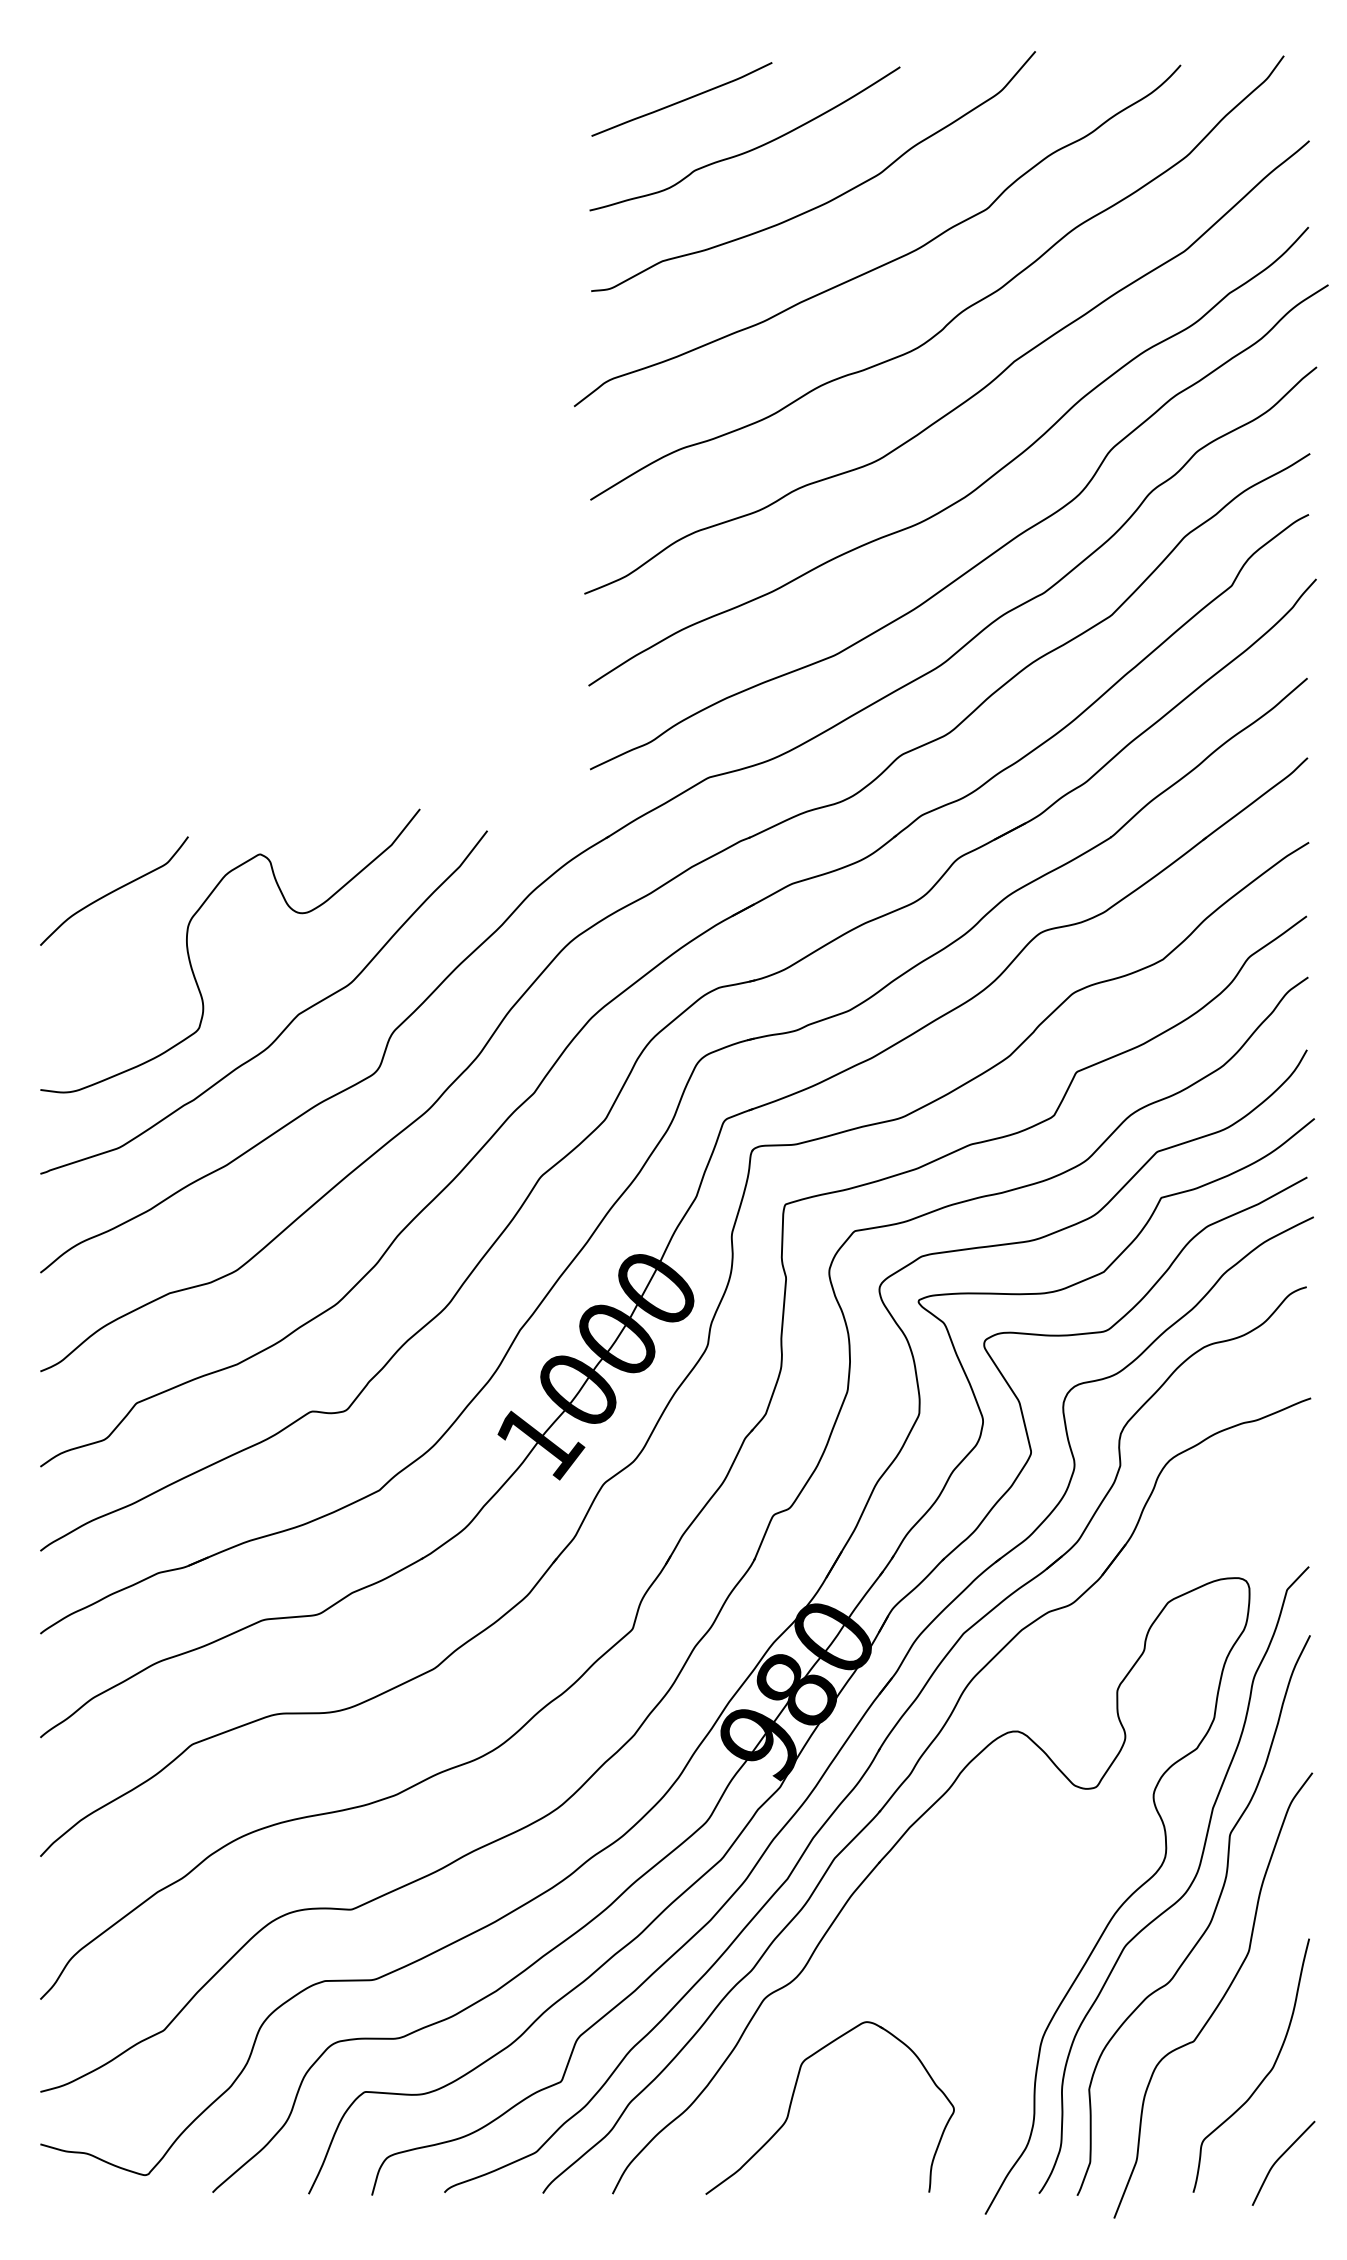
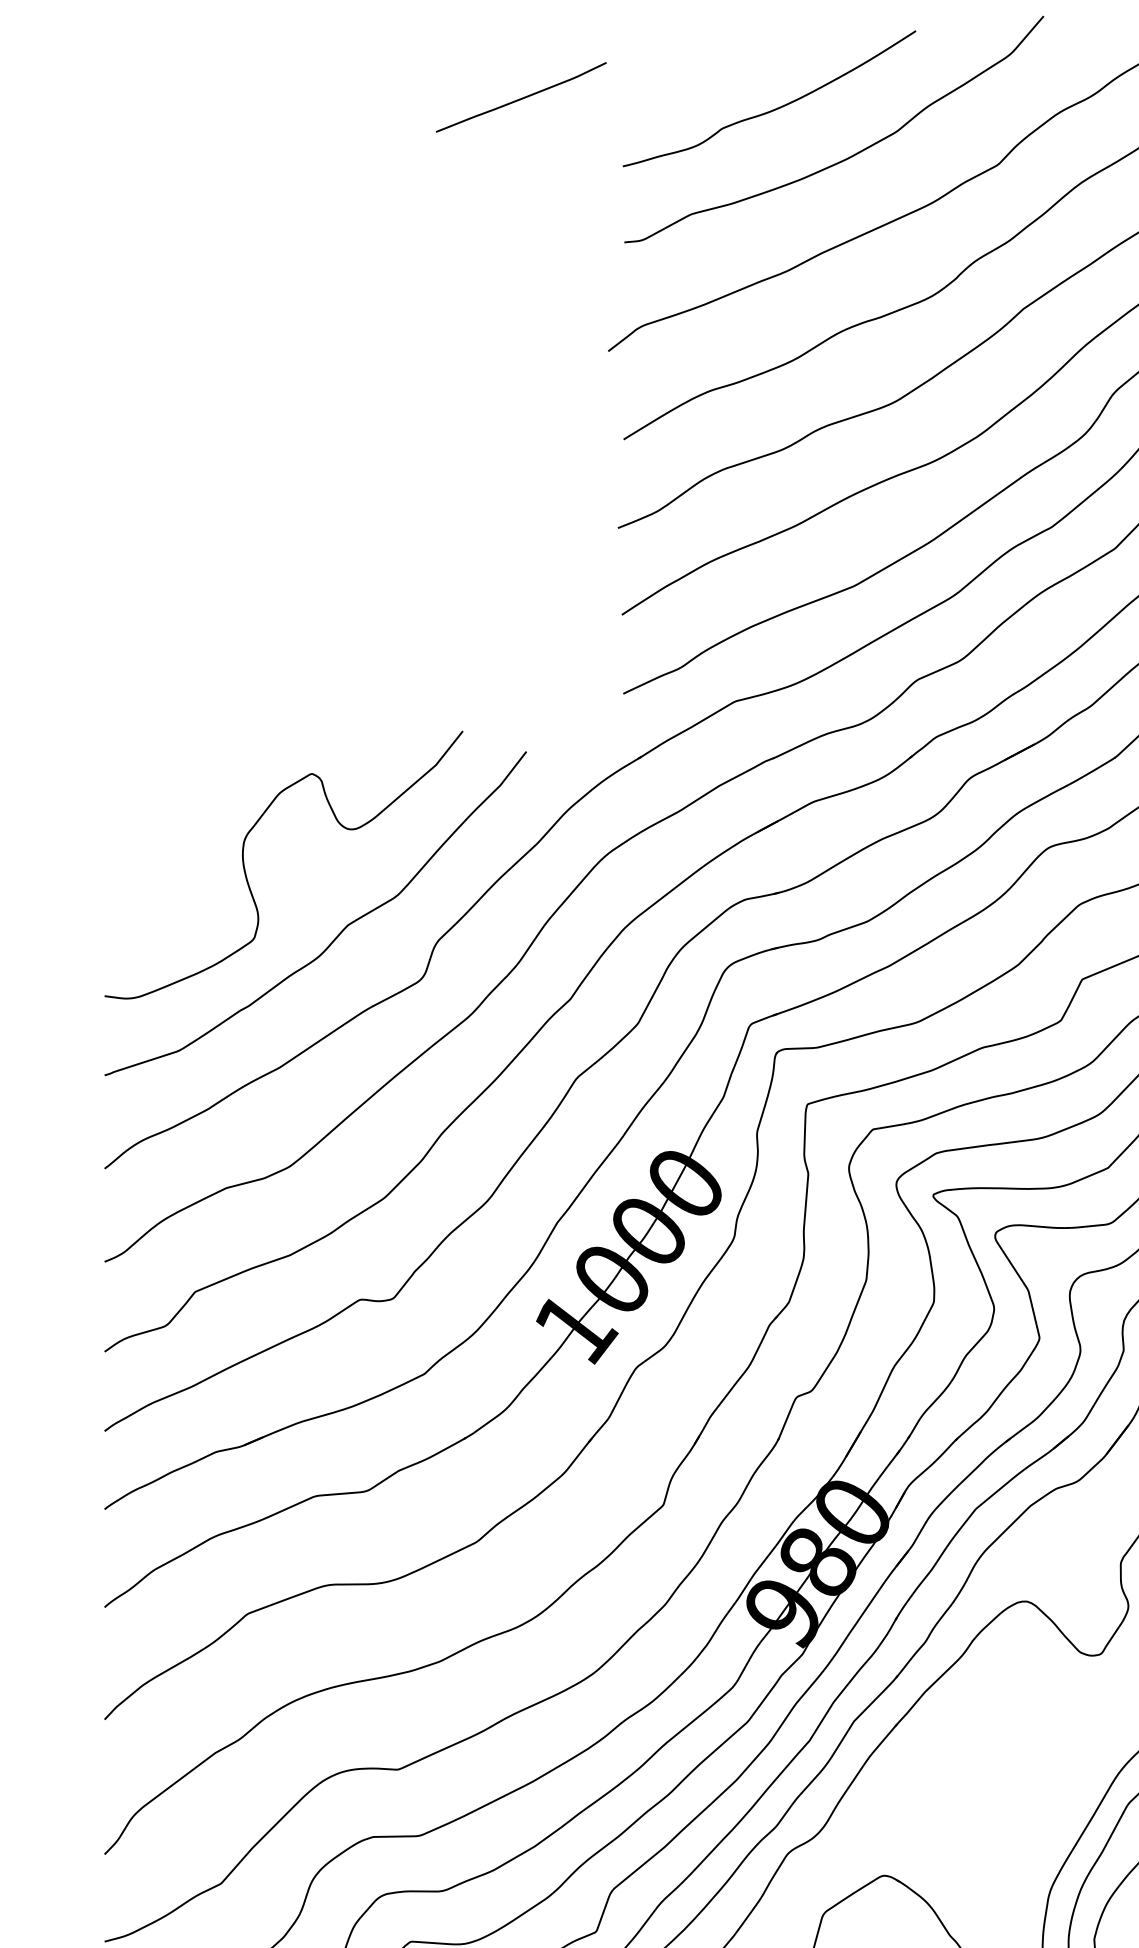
curve: (681, 100) -> (520, 98), moved
curve: (114, 890) -> (174, 807), removed

